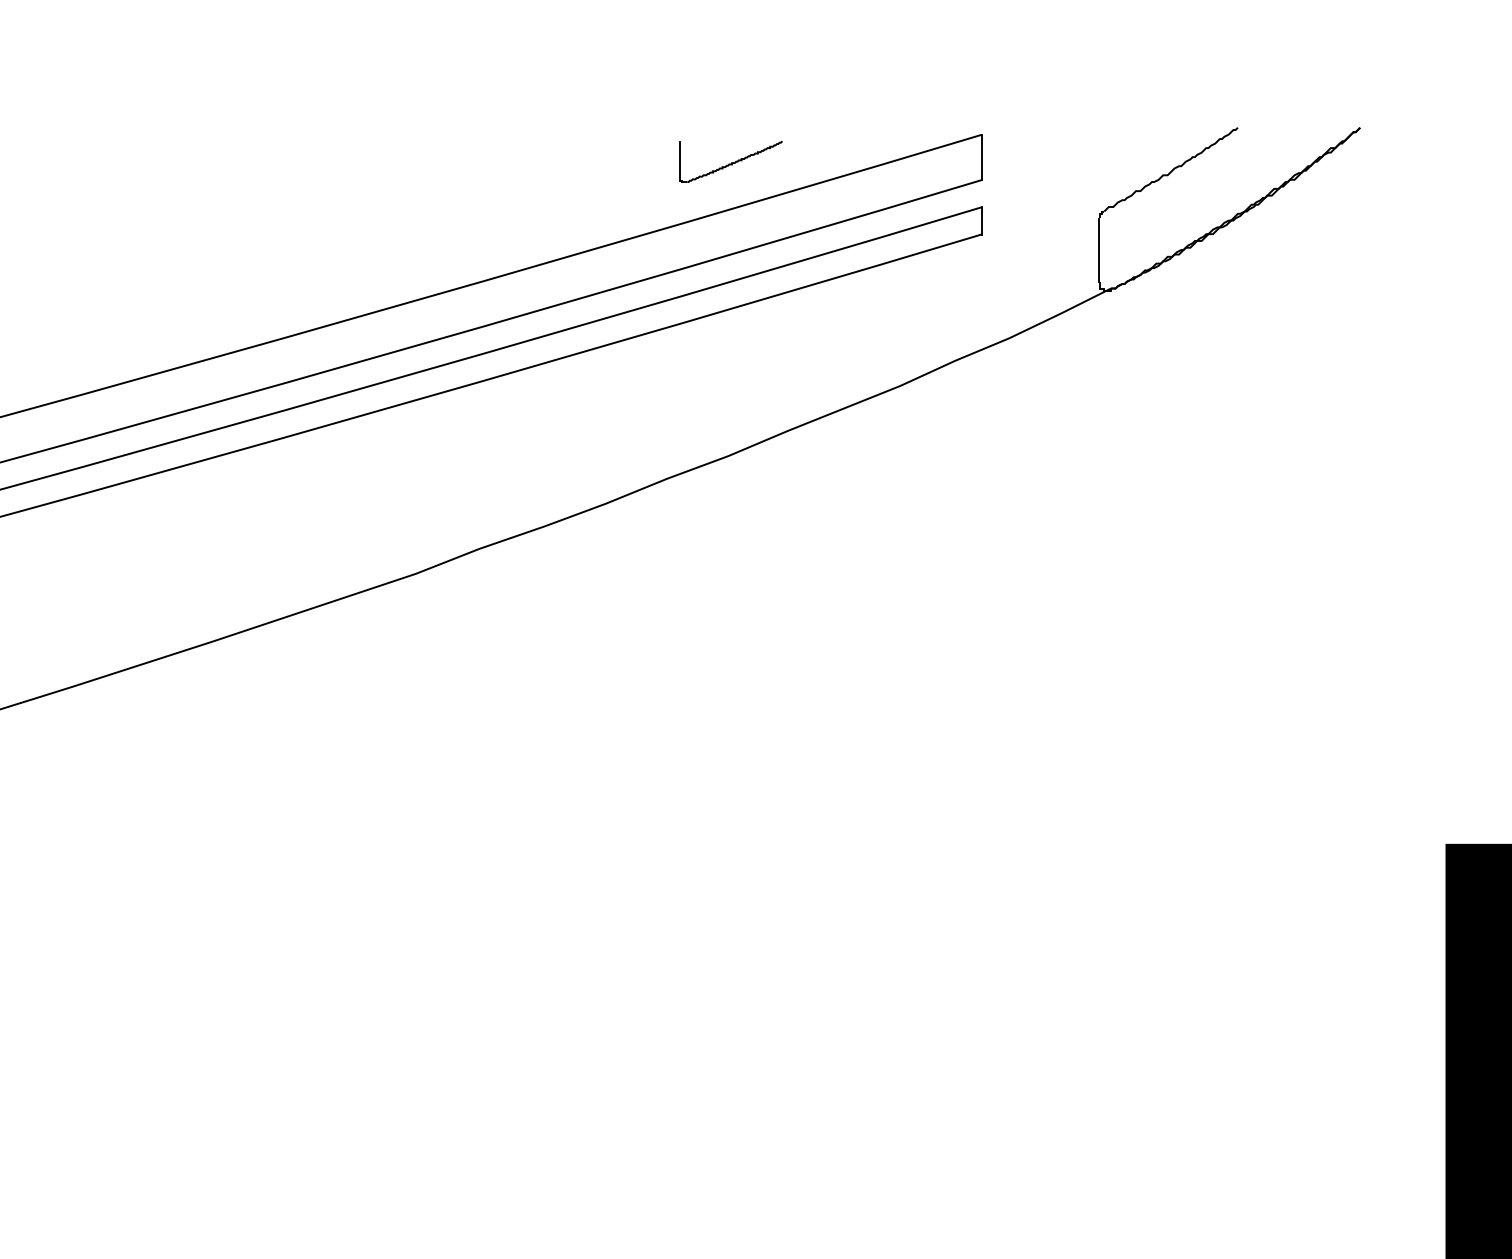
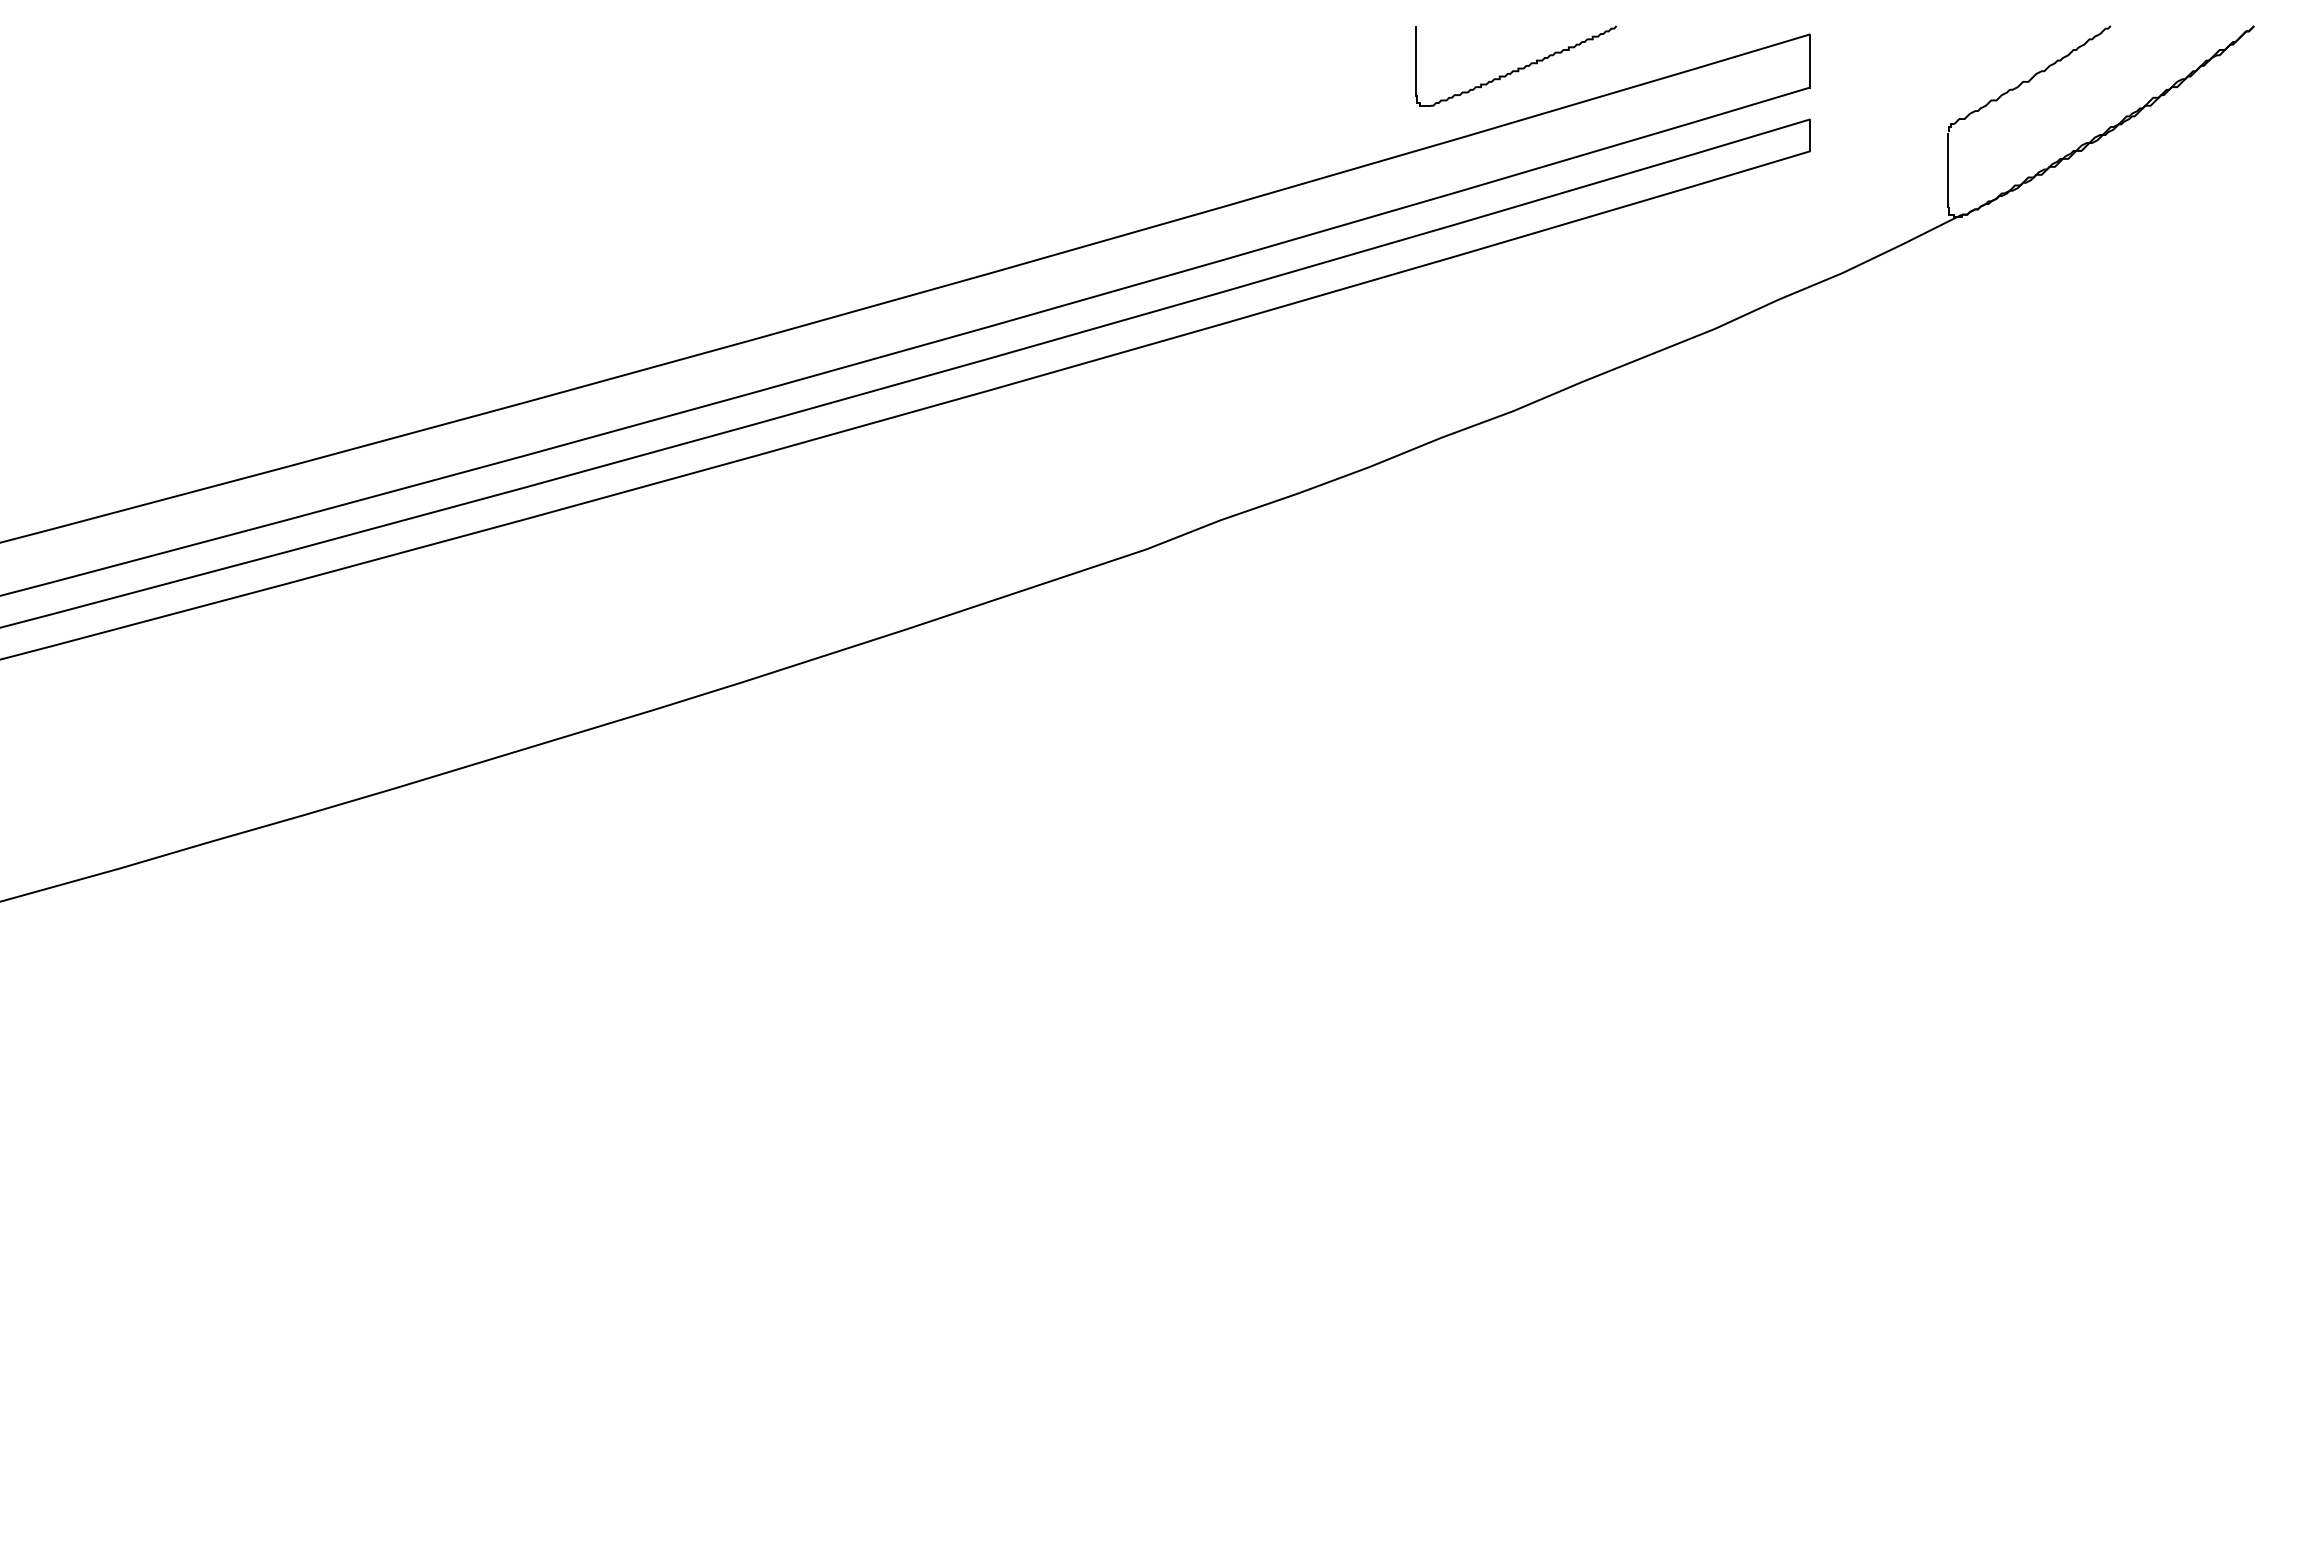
part: (730, 161) -> (1515, 65), size x1.67

